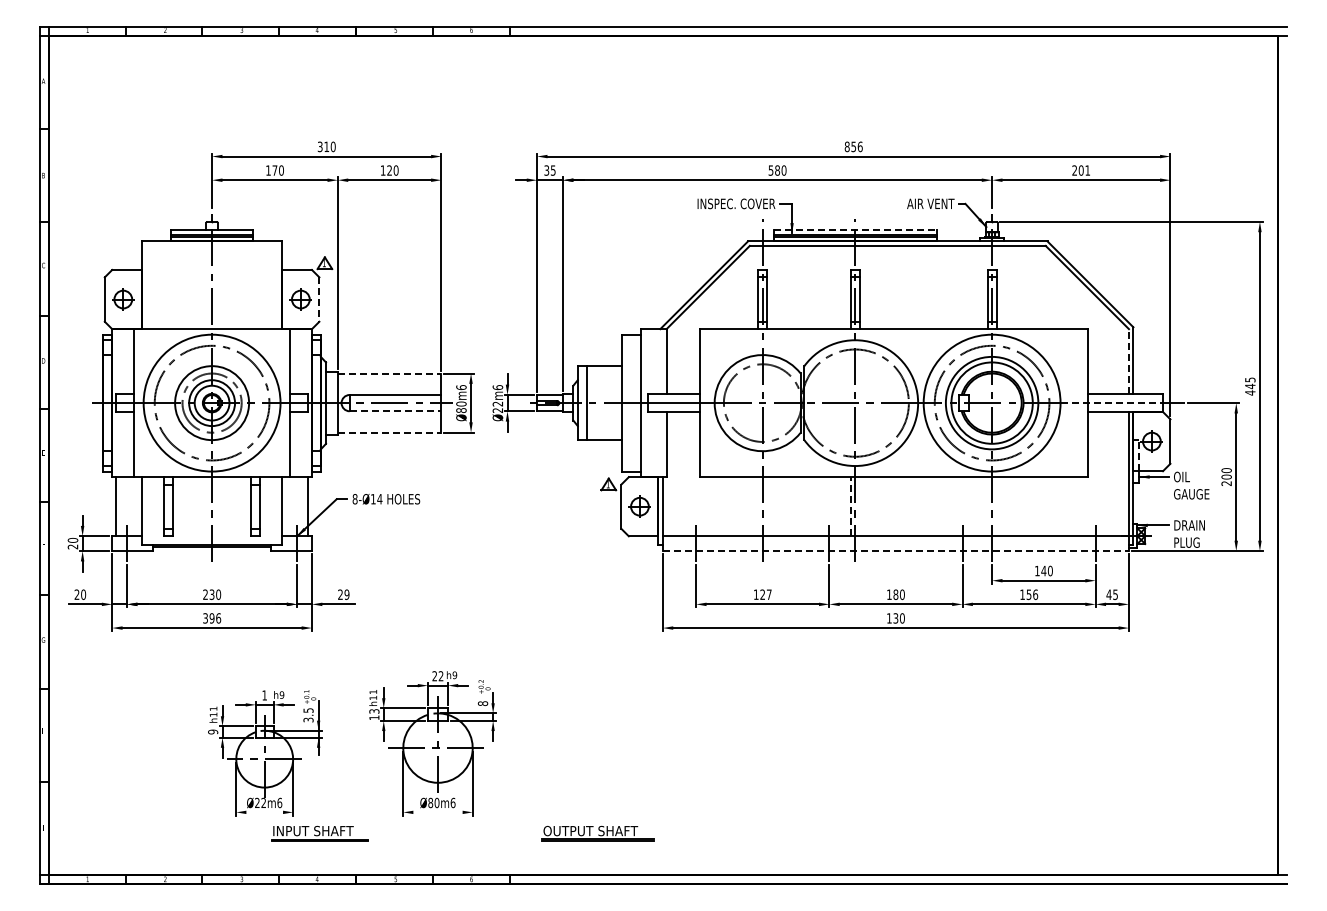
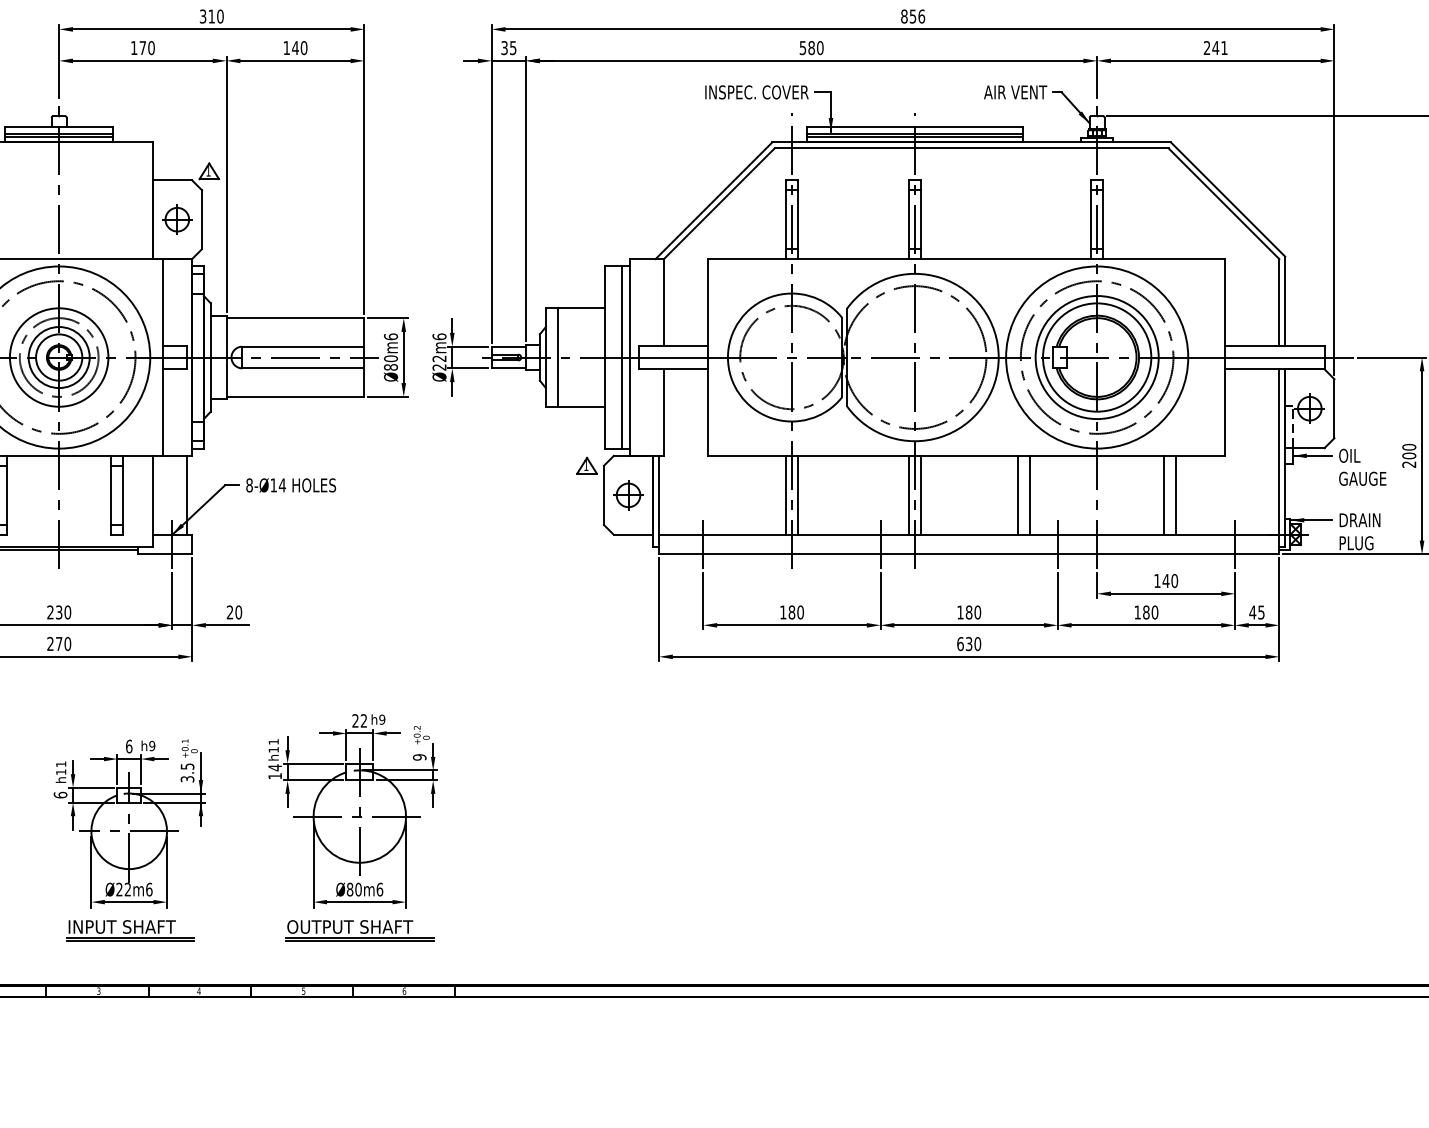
text: (389, 170) -> (295, 47), 120 -> 140
text: (1080, 170) -> (1214, 47), 201 -> 241
line: (855, 230) -> (915, 127), dashed -> solid
line: (319, 300) -> (202, 220), dashed -> solid
line: (1128, 361) -> (1278, 302), dashed -> solid
line: (389, 373) -> (295, 318), dashed -> solid
line: (634, 402) -> (621, 356), added
line: (1112, 403) -> (1257, 358), dashed -> solid
line: (395, 411) -> (303, 368), dashed -> solid
line: (389, 432) -> (295, 396), dashed -> solid
line: (758, 506) -> (786, 495), added
line: (767, 506) -> (798, 495), added
line: (850, 506) -> (908, 495), dashed -> solid
line: (859, 506) -> (920, 495), added
line: (932, 506) -> (1017, 495), added
line: (941, 506) -> (1029, 495), added
line: (1042, 506) -> (1164, 495), added
line: (1051, 506) -> (1176, 495), added
line: (896, 551) -> (969, 554), dashed -> solid
text: (346, 594) -> (238, 612), 29 -> 20
text: (765, 594) -> (795, 612), 127 -> 180
text: (1032, 594) -> (1150, 612), 156 -> 180
text: (212, 618) -> (59, 644), 396 -> 270
text: (889, 618) -> (960, 644), 130 -> 630
text: (264, 695) -> (128, 746), 1 -> 6
text: (483, 703) -> (420, 757), 8 -> 9
text: (374, 711) -> (275, 767), 13 -> 14
text: (213, 731) -> (61, 794), 9 -> 6
line: (264, 812) -> (128, 902), added
line: (437, 812) -> (359, 902), added
part: (319, 833) -> (130, 930), moved
part: (597, 833) -> (359, 930), moved

